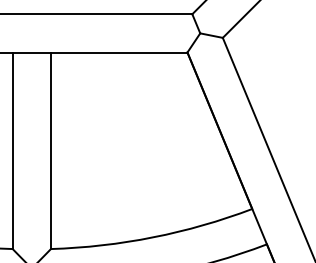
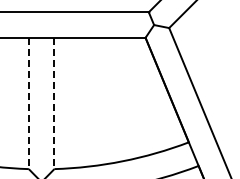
line: (12, 150) -> (28, 103), solid -> dashed
line: (51, 150) -> (54, 103), solid -> dashed

